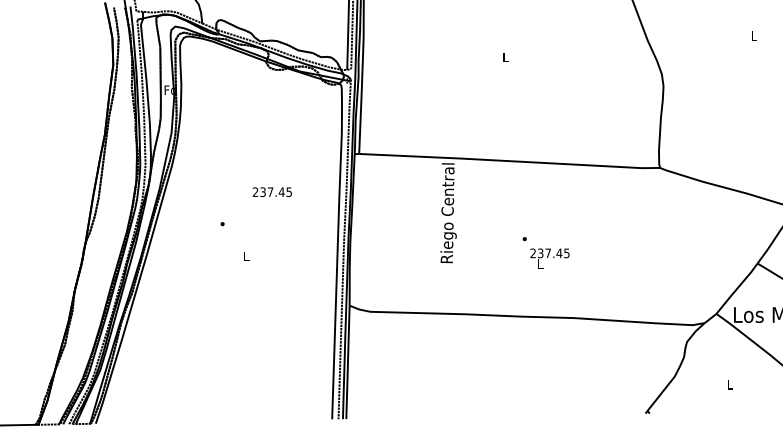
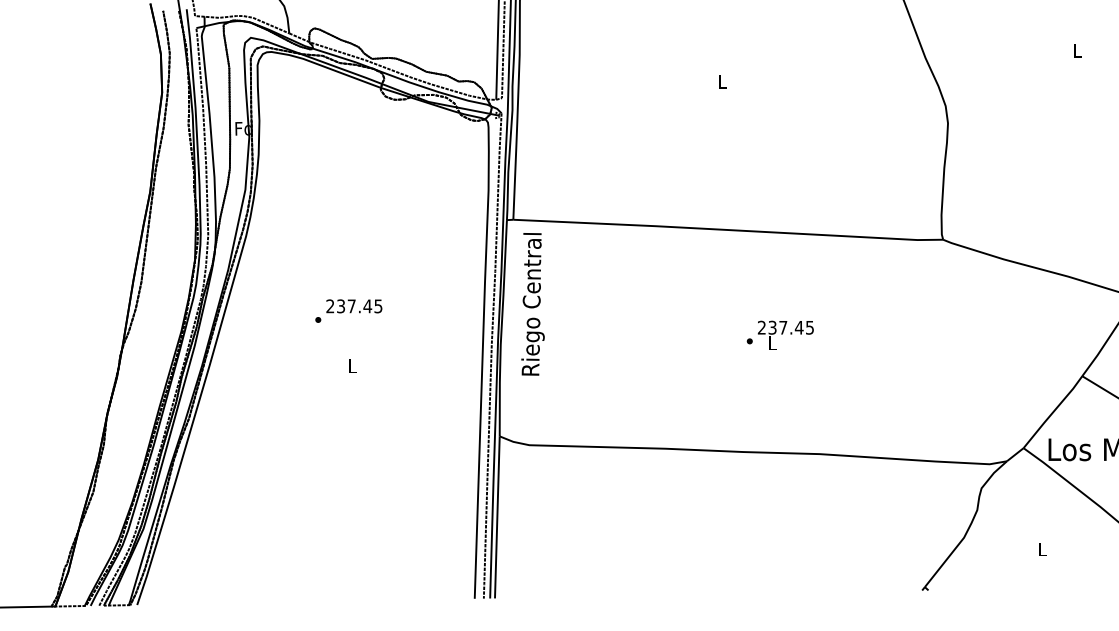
text: (272, 192) -> (354, 306), moved
text: (448, 213) -> (532, 304), moved
text: (549, 258) -> (785, 334), moved

